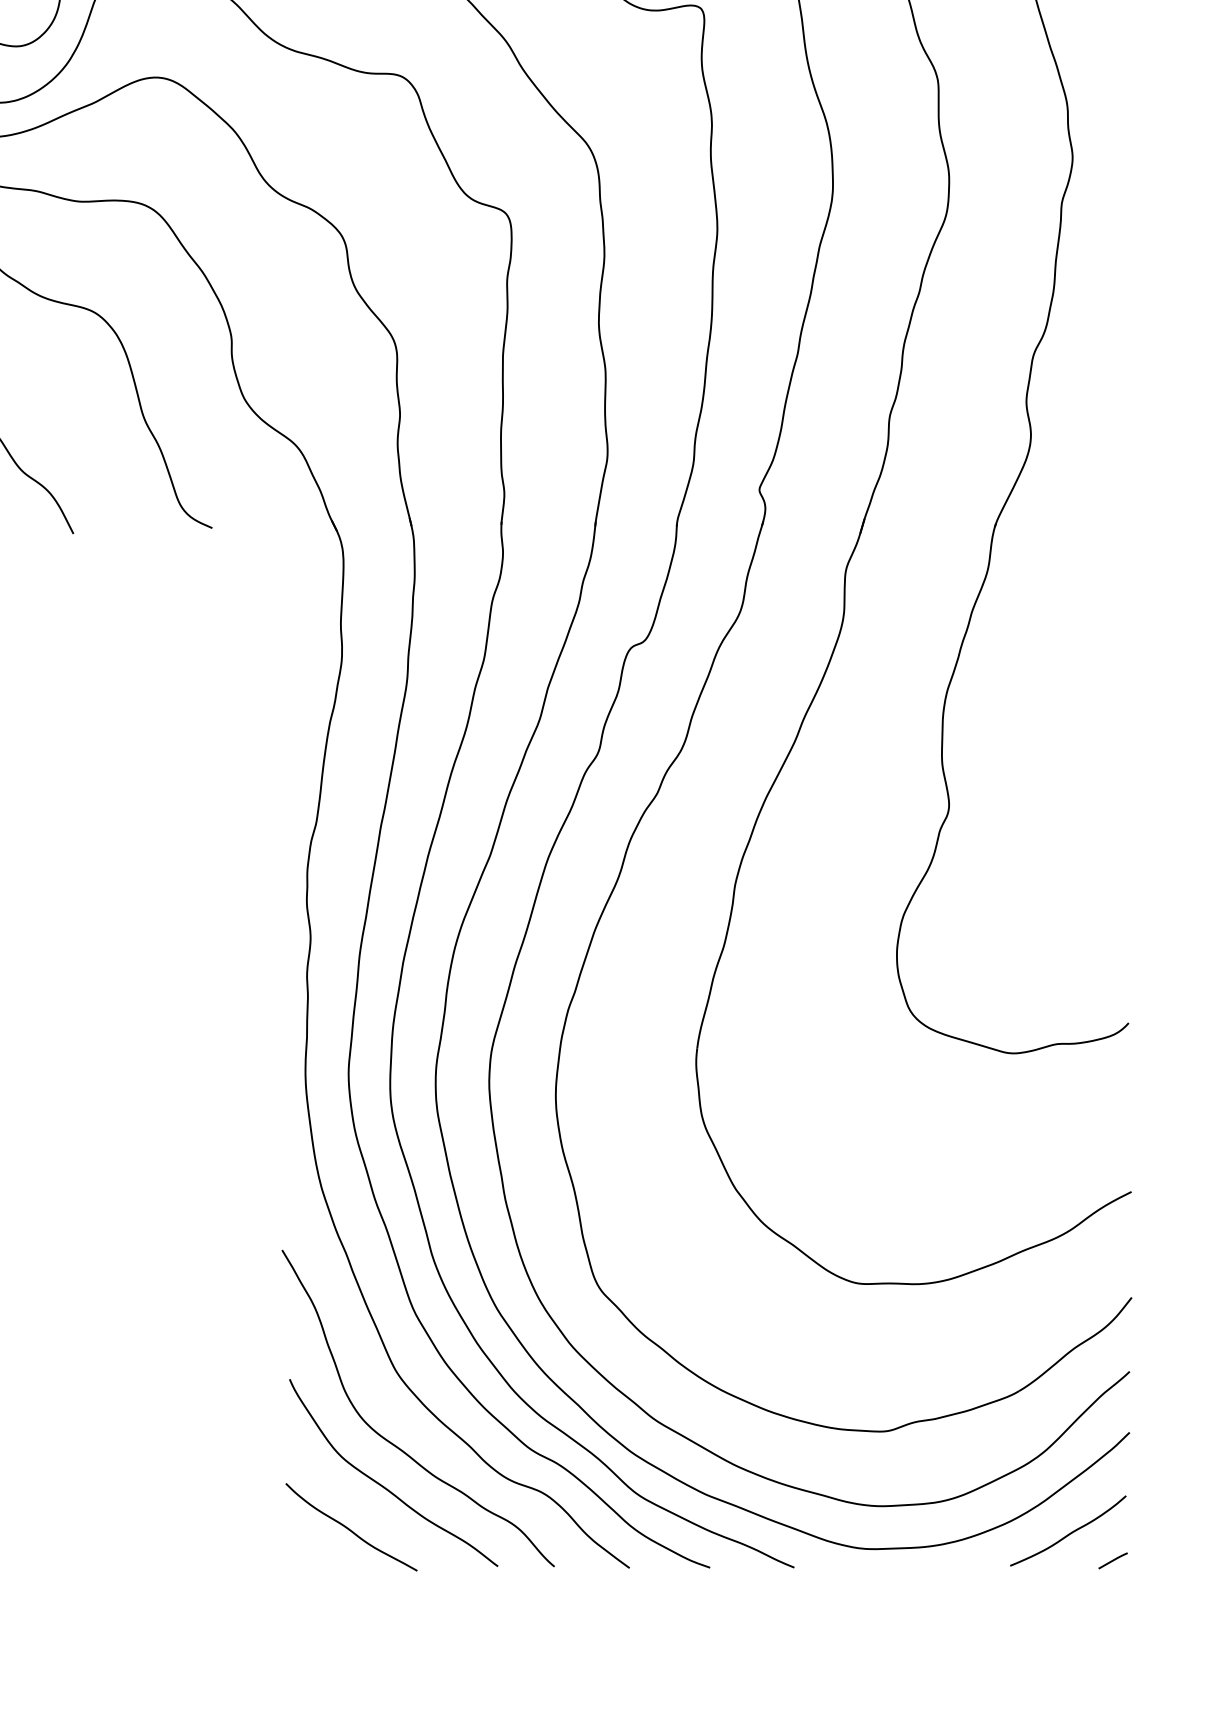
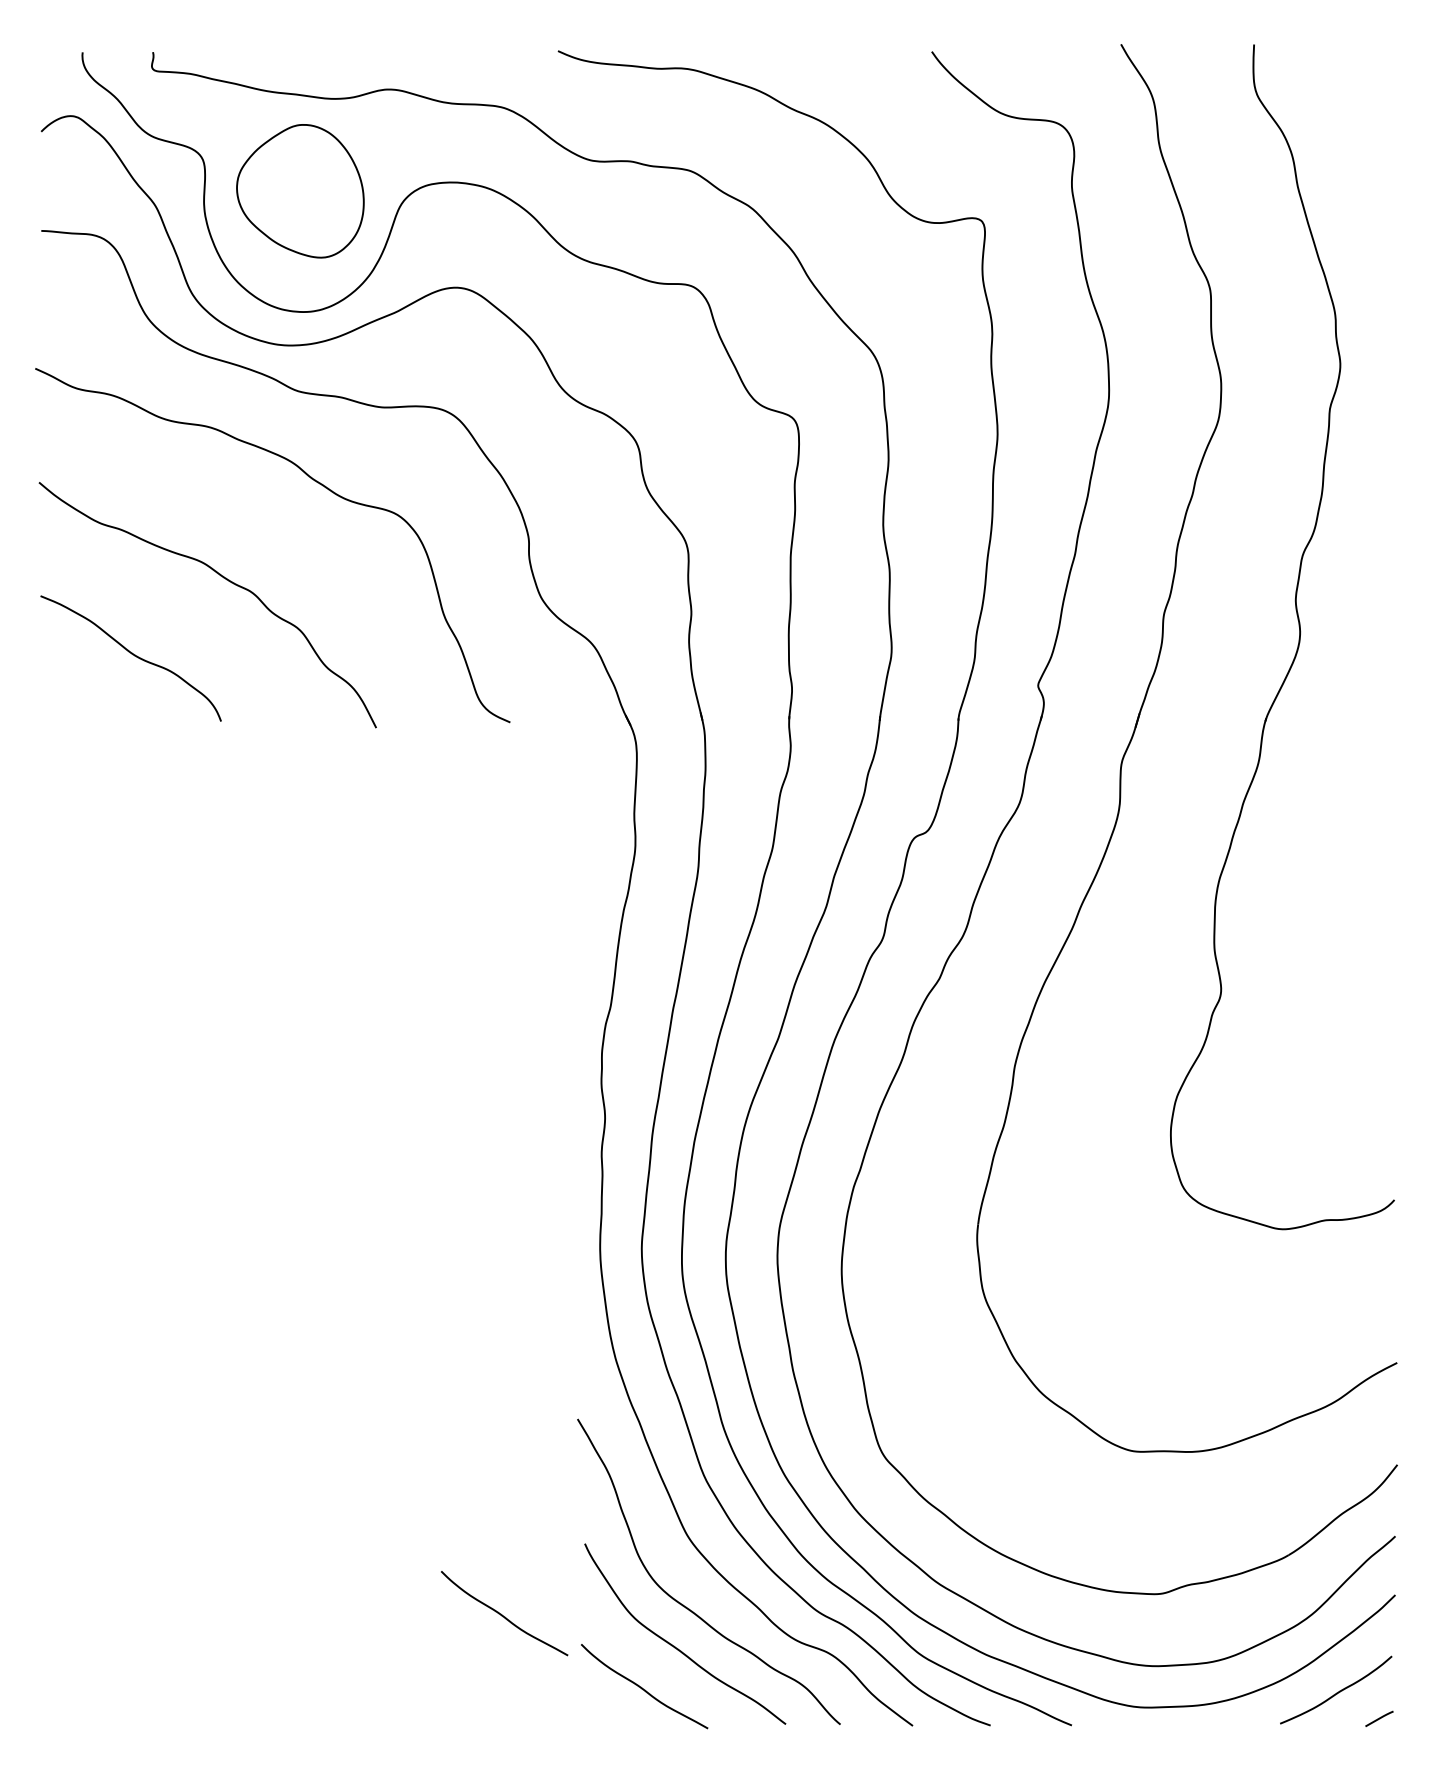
curve: (204, 1452) -> (502, 1614), added

